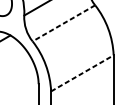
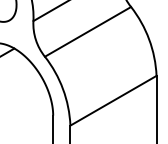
line: (64, 23) -> (88, 31), dashed -> solid
line: (82, 73) -> (113, 100), dashed -> solid

